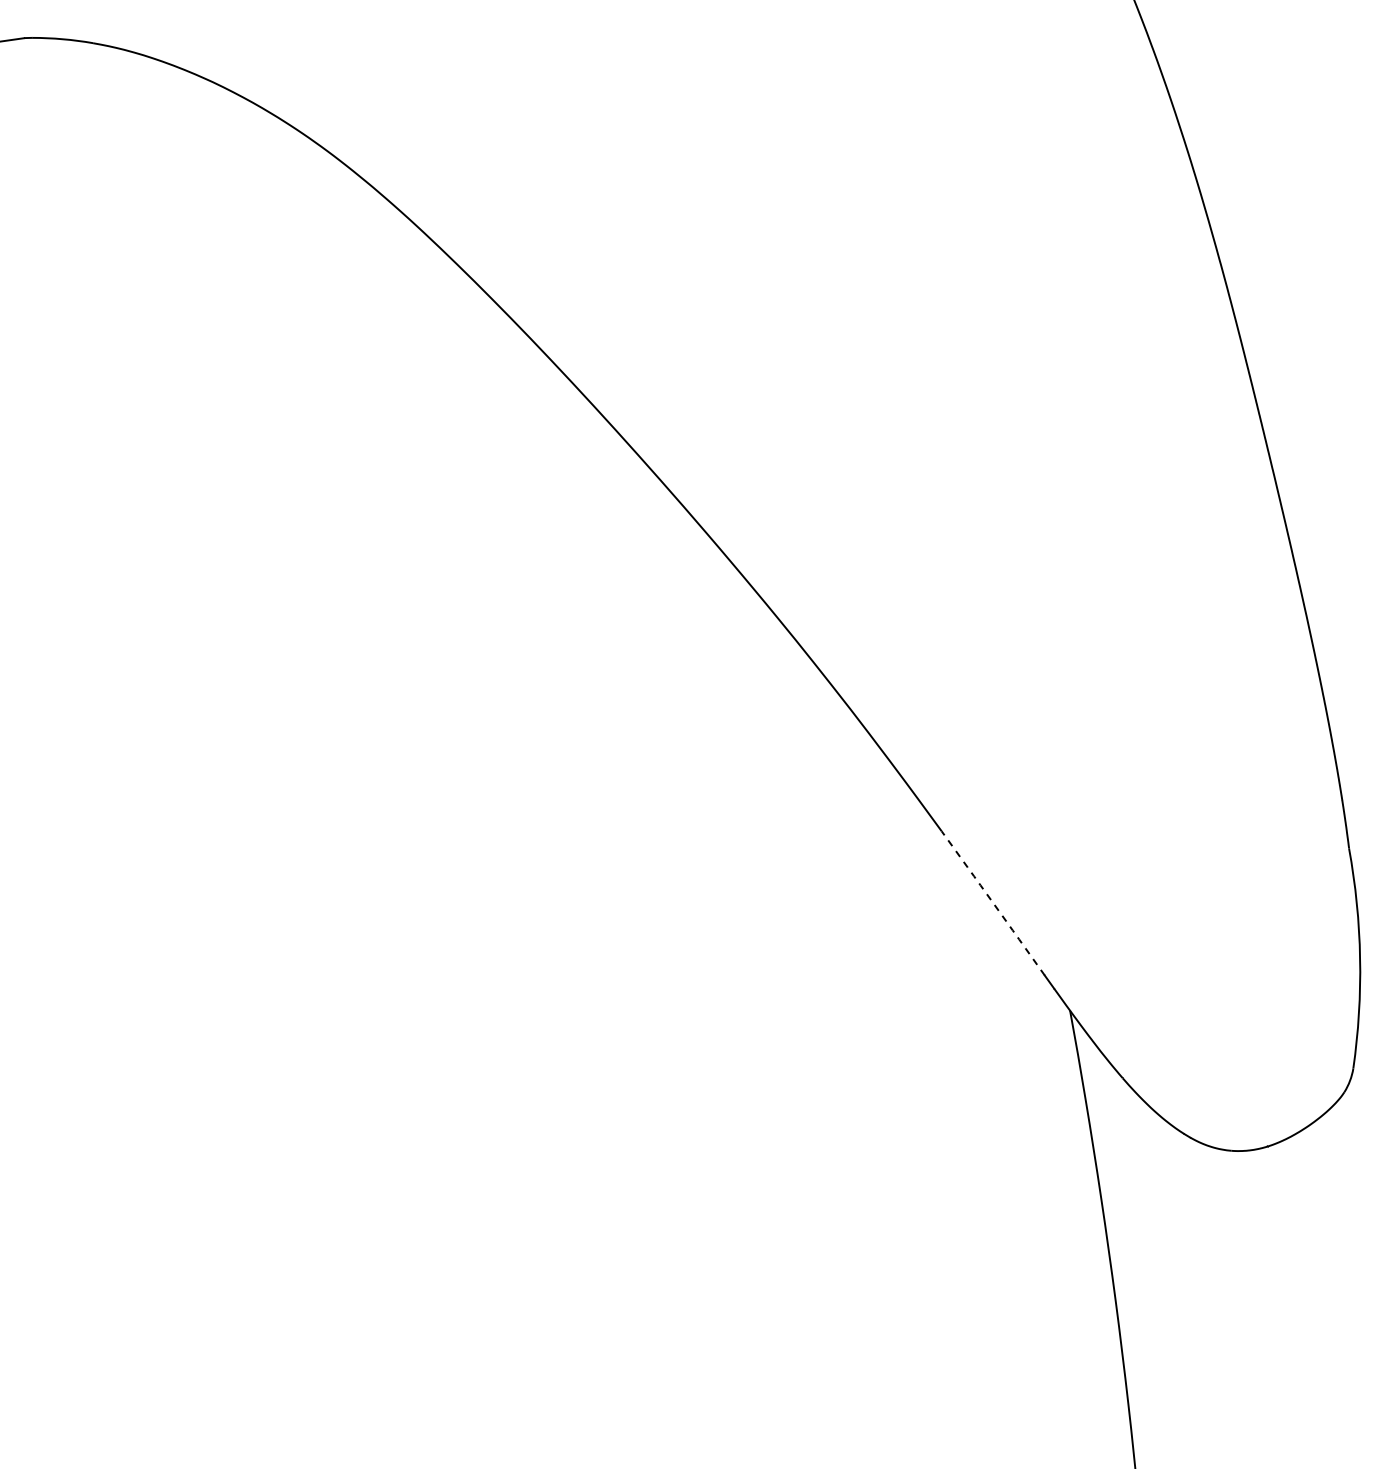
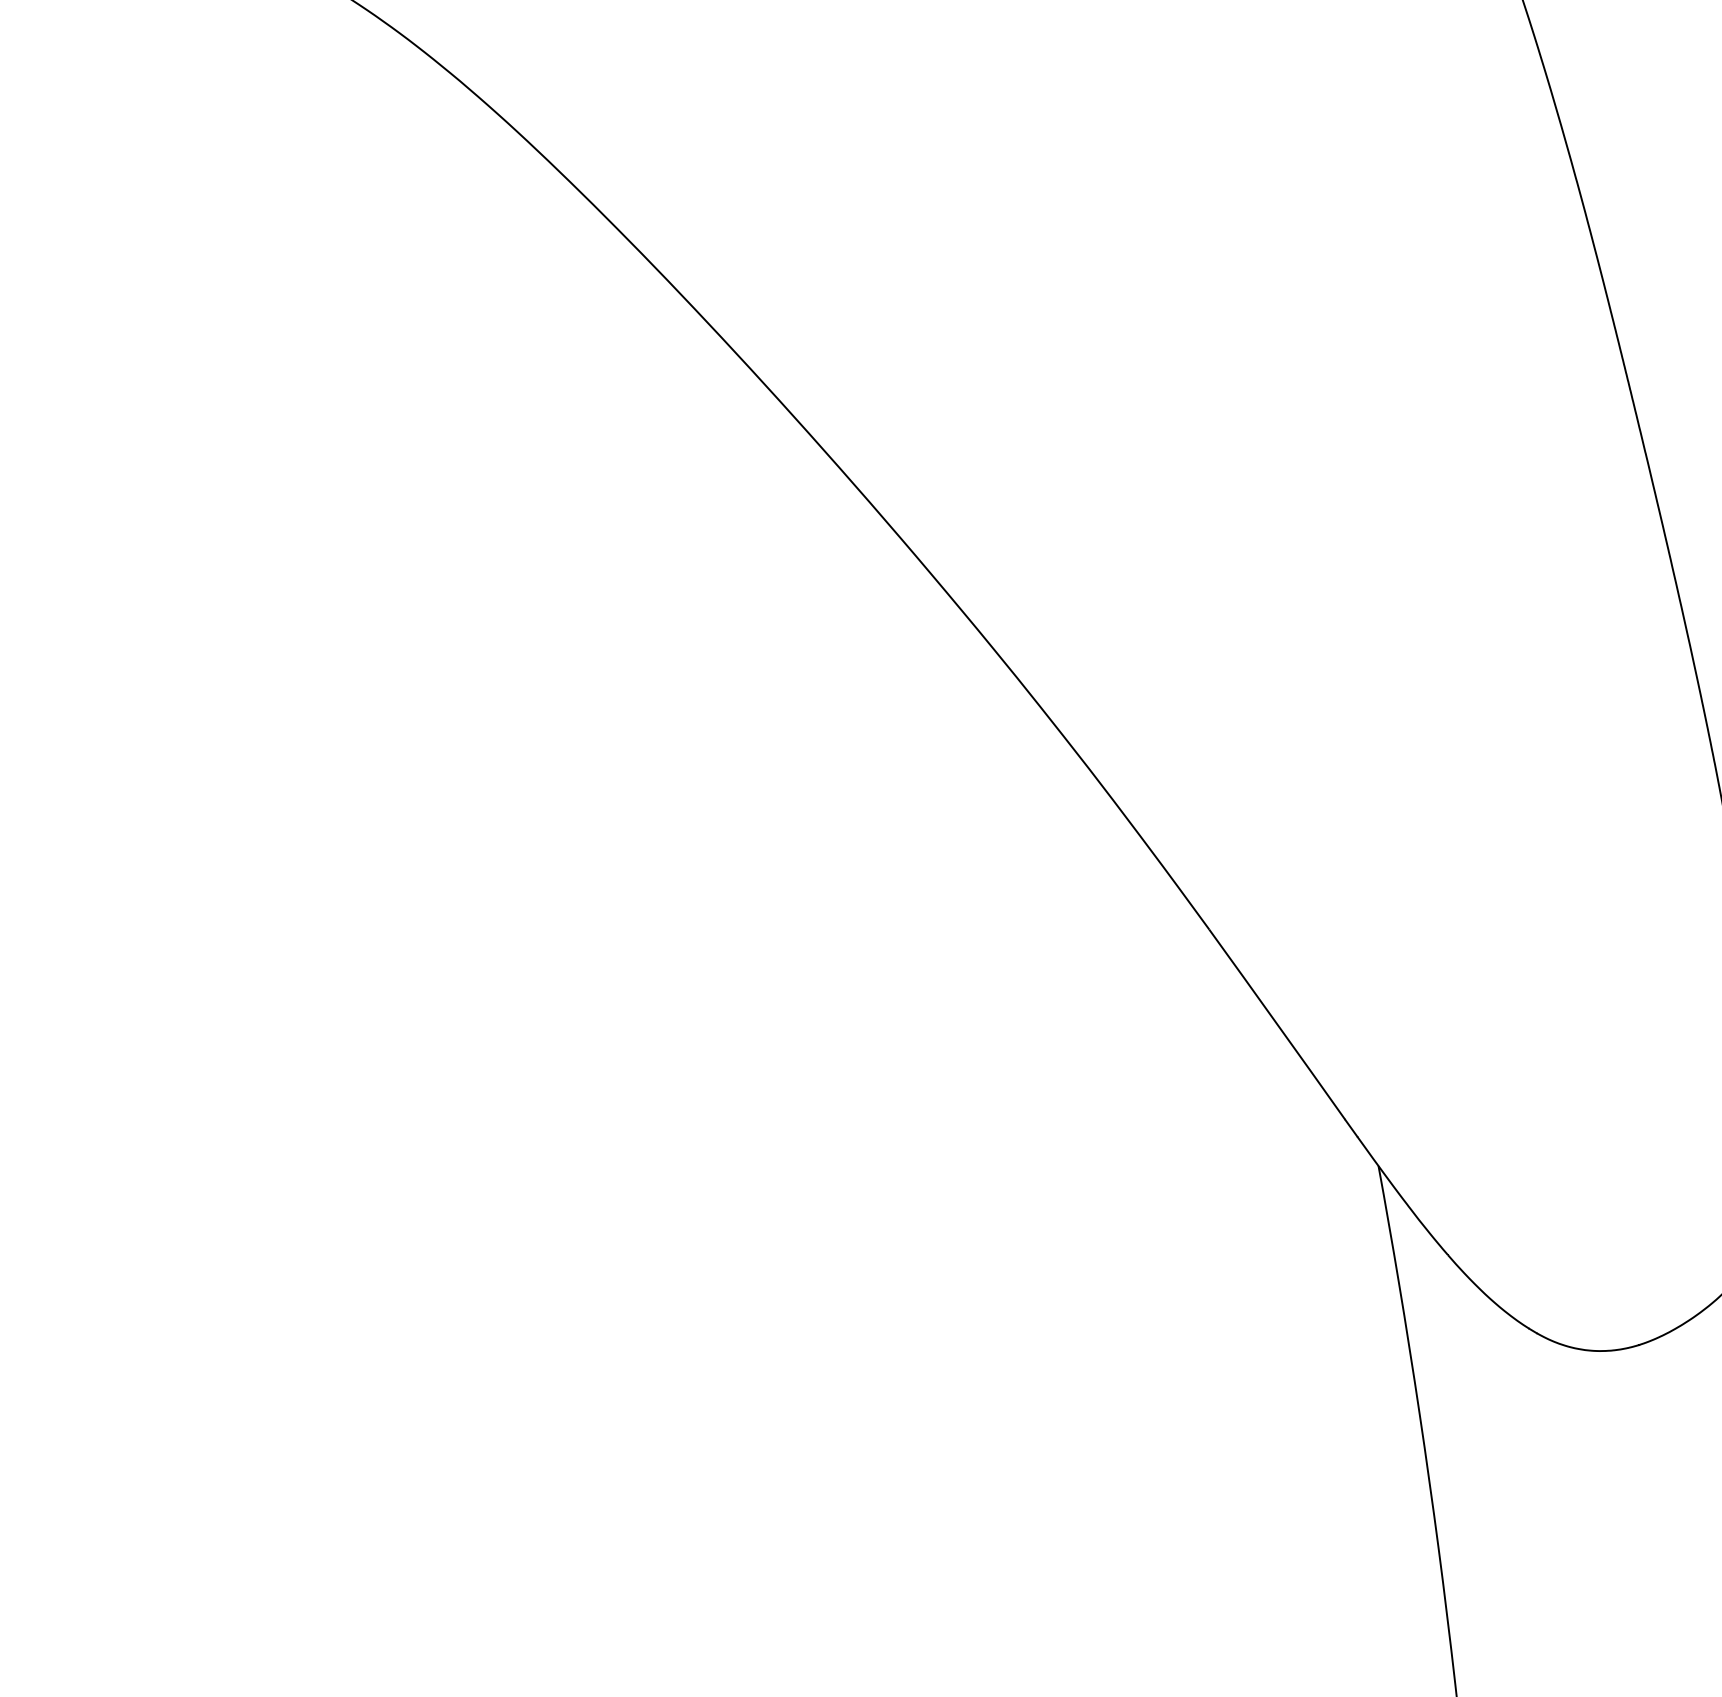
arc: (993, 903) -> (1277, 1024), dashed -> solid

